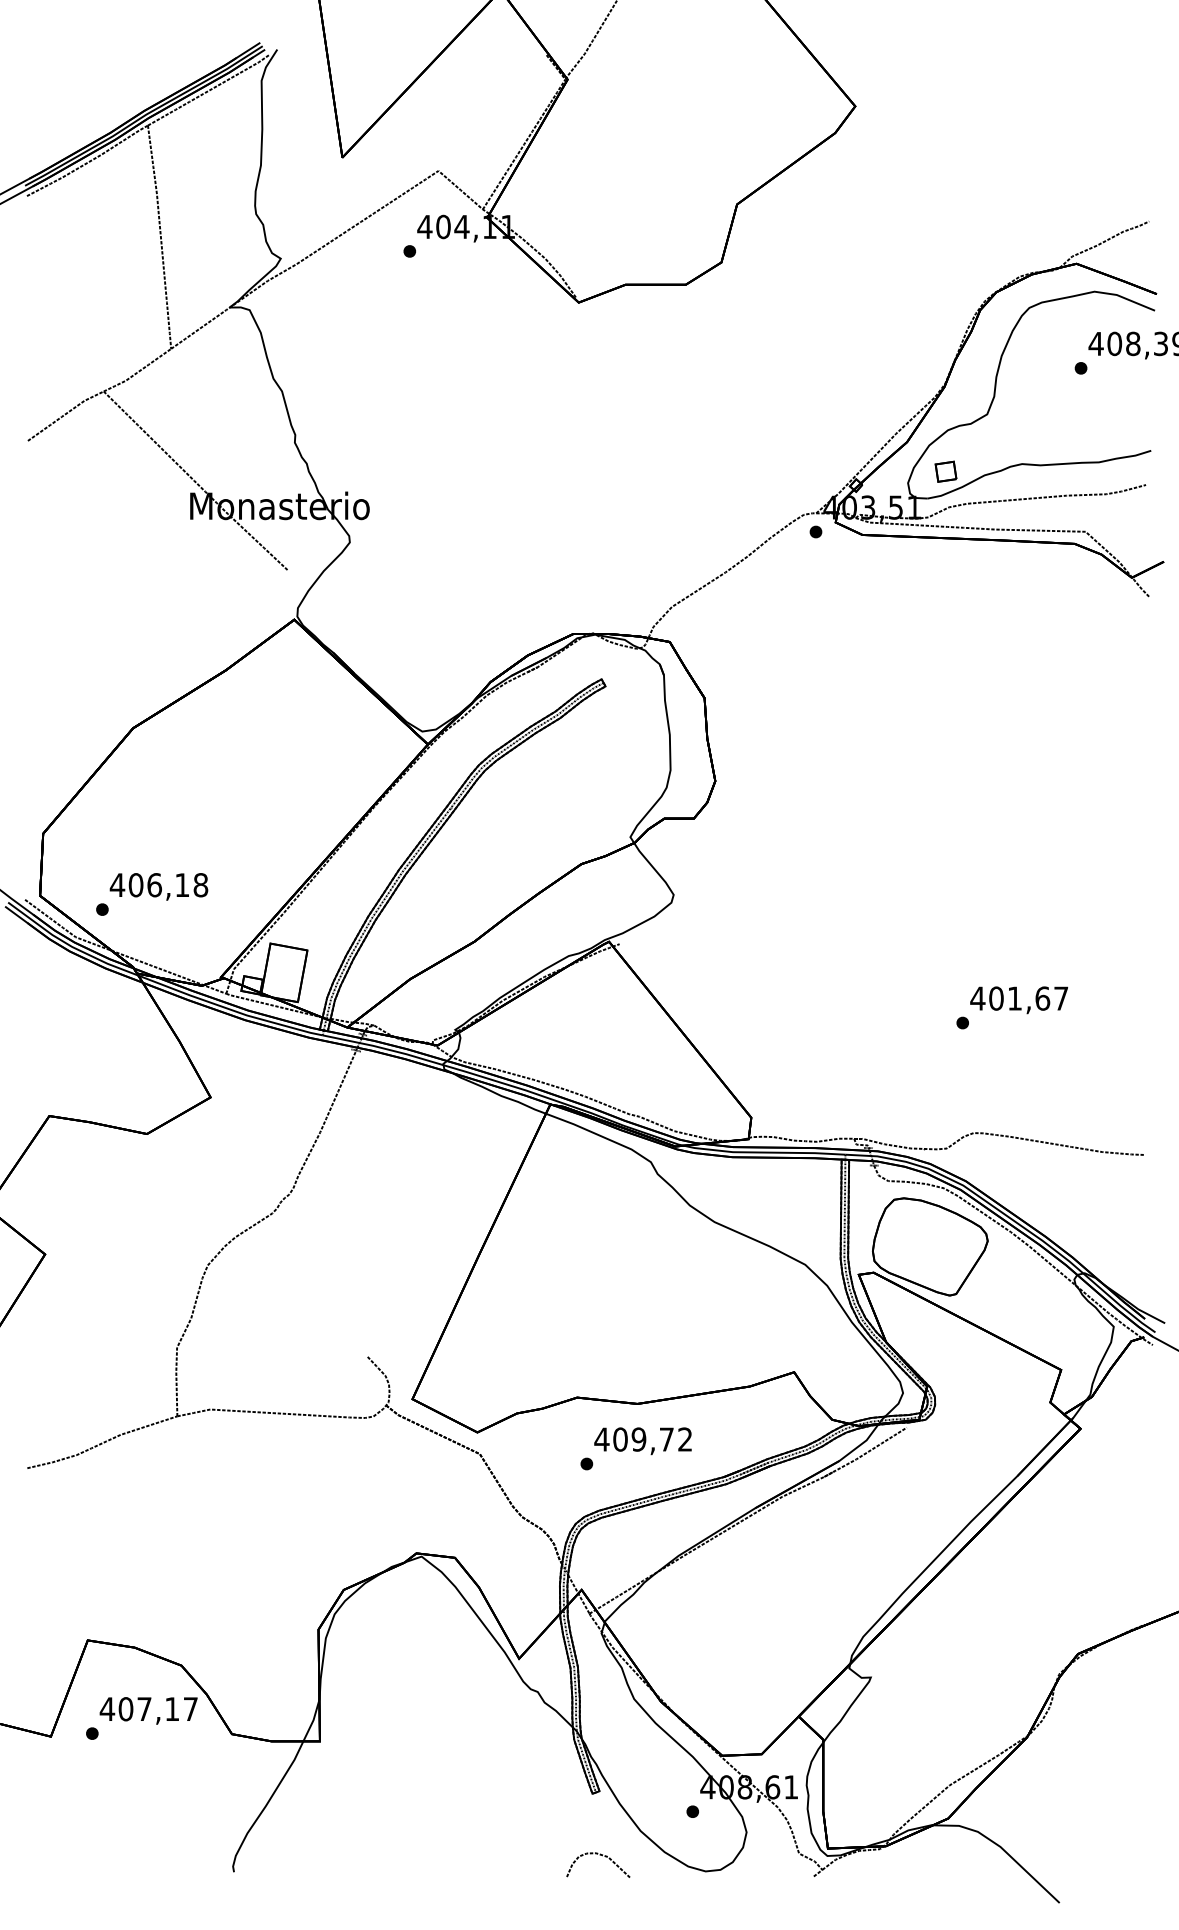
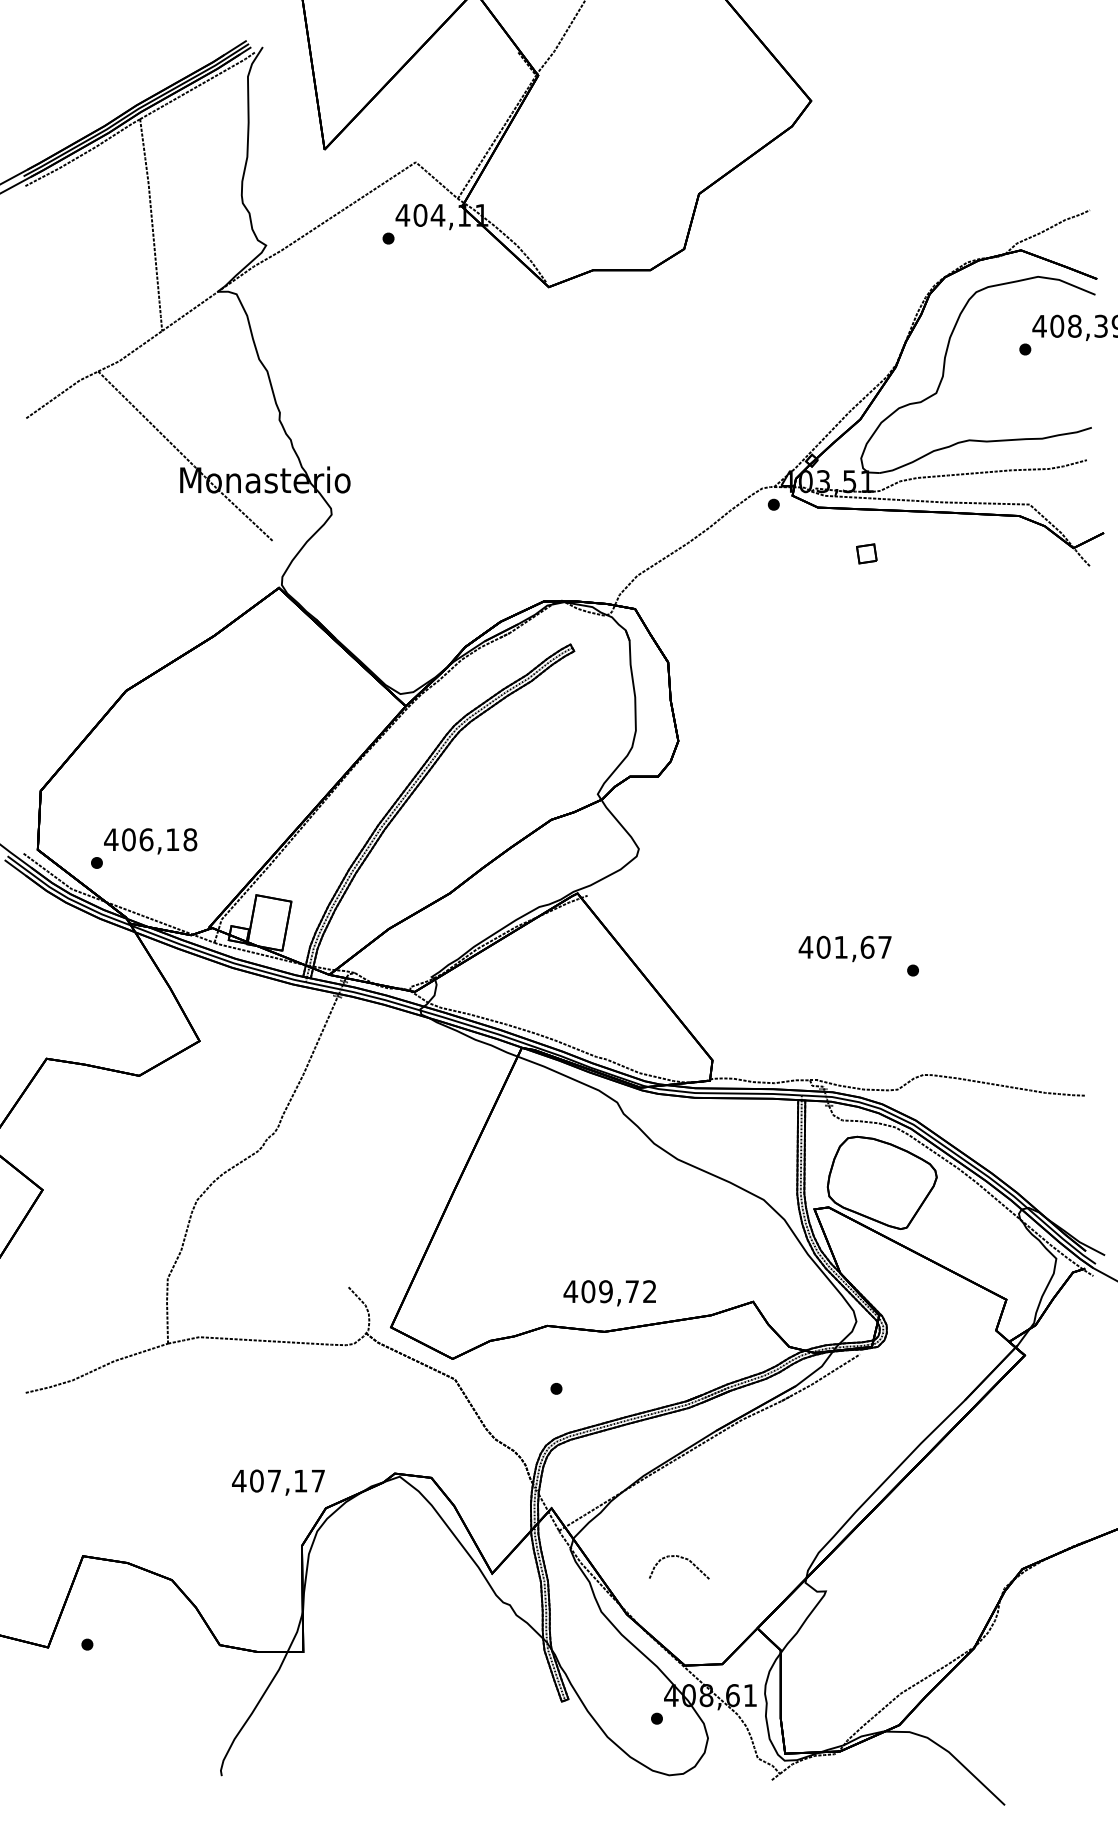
part: (945, 471) -> (866, 553), moved
text: (1018, 1000) -> (844, 949), moved
text: (642, 1441) -> (609, 1293), moved
text: (148, 1710) -> (278, 1482), moved
curve: (602, 1856) -> (683, 1559), moved

